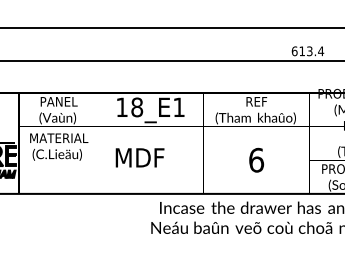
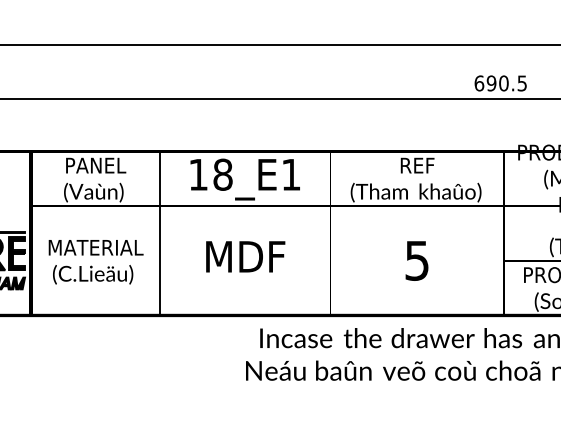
text: (311, 51) -> (506, 83), 613.4 -> 690.5
line: (98, 143) -> (160, 233), added
text: (59, 146) -> (96, 261), moved
text: (139, 157) -> (244, 256), moved
text: (256, 159) -> (417, 259), 6 -> 5

